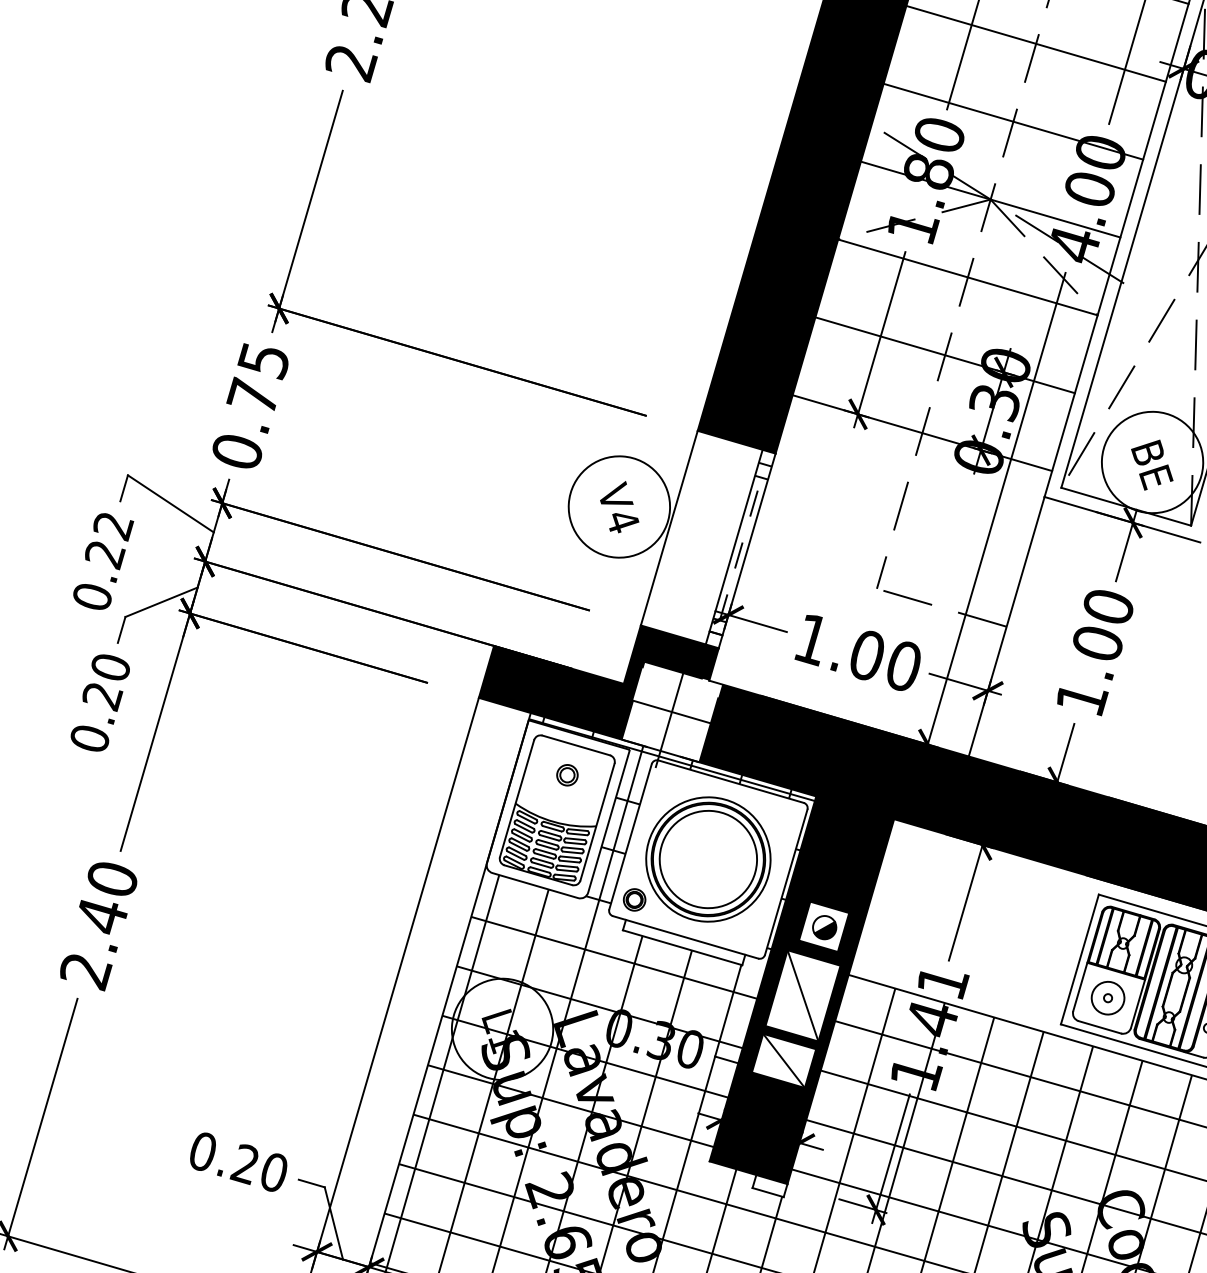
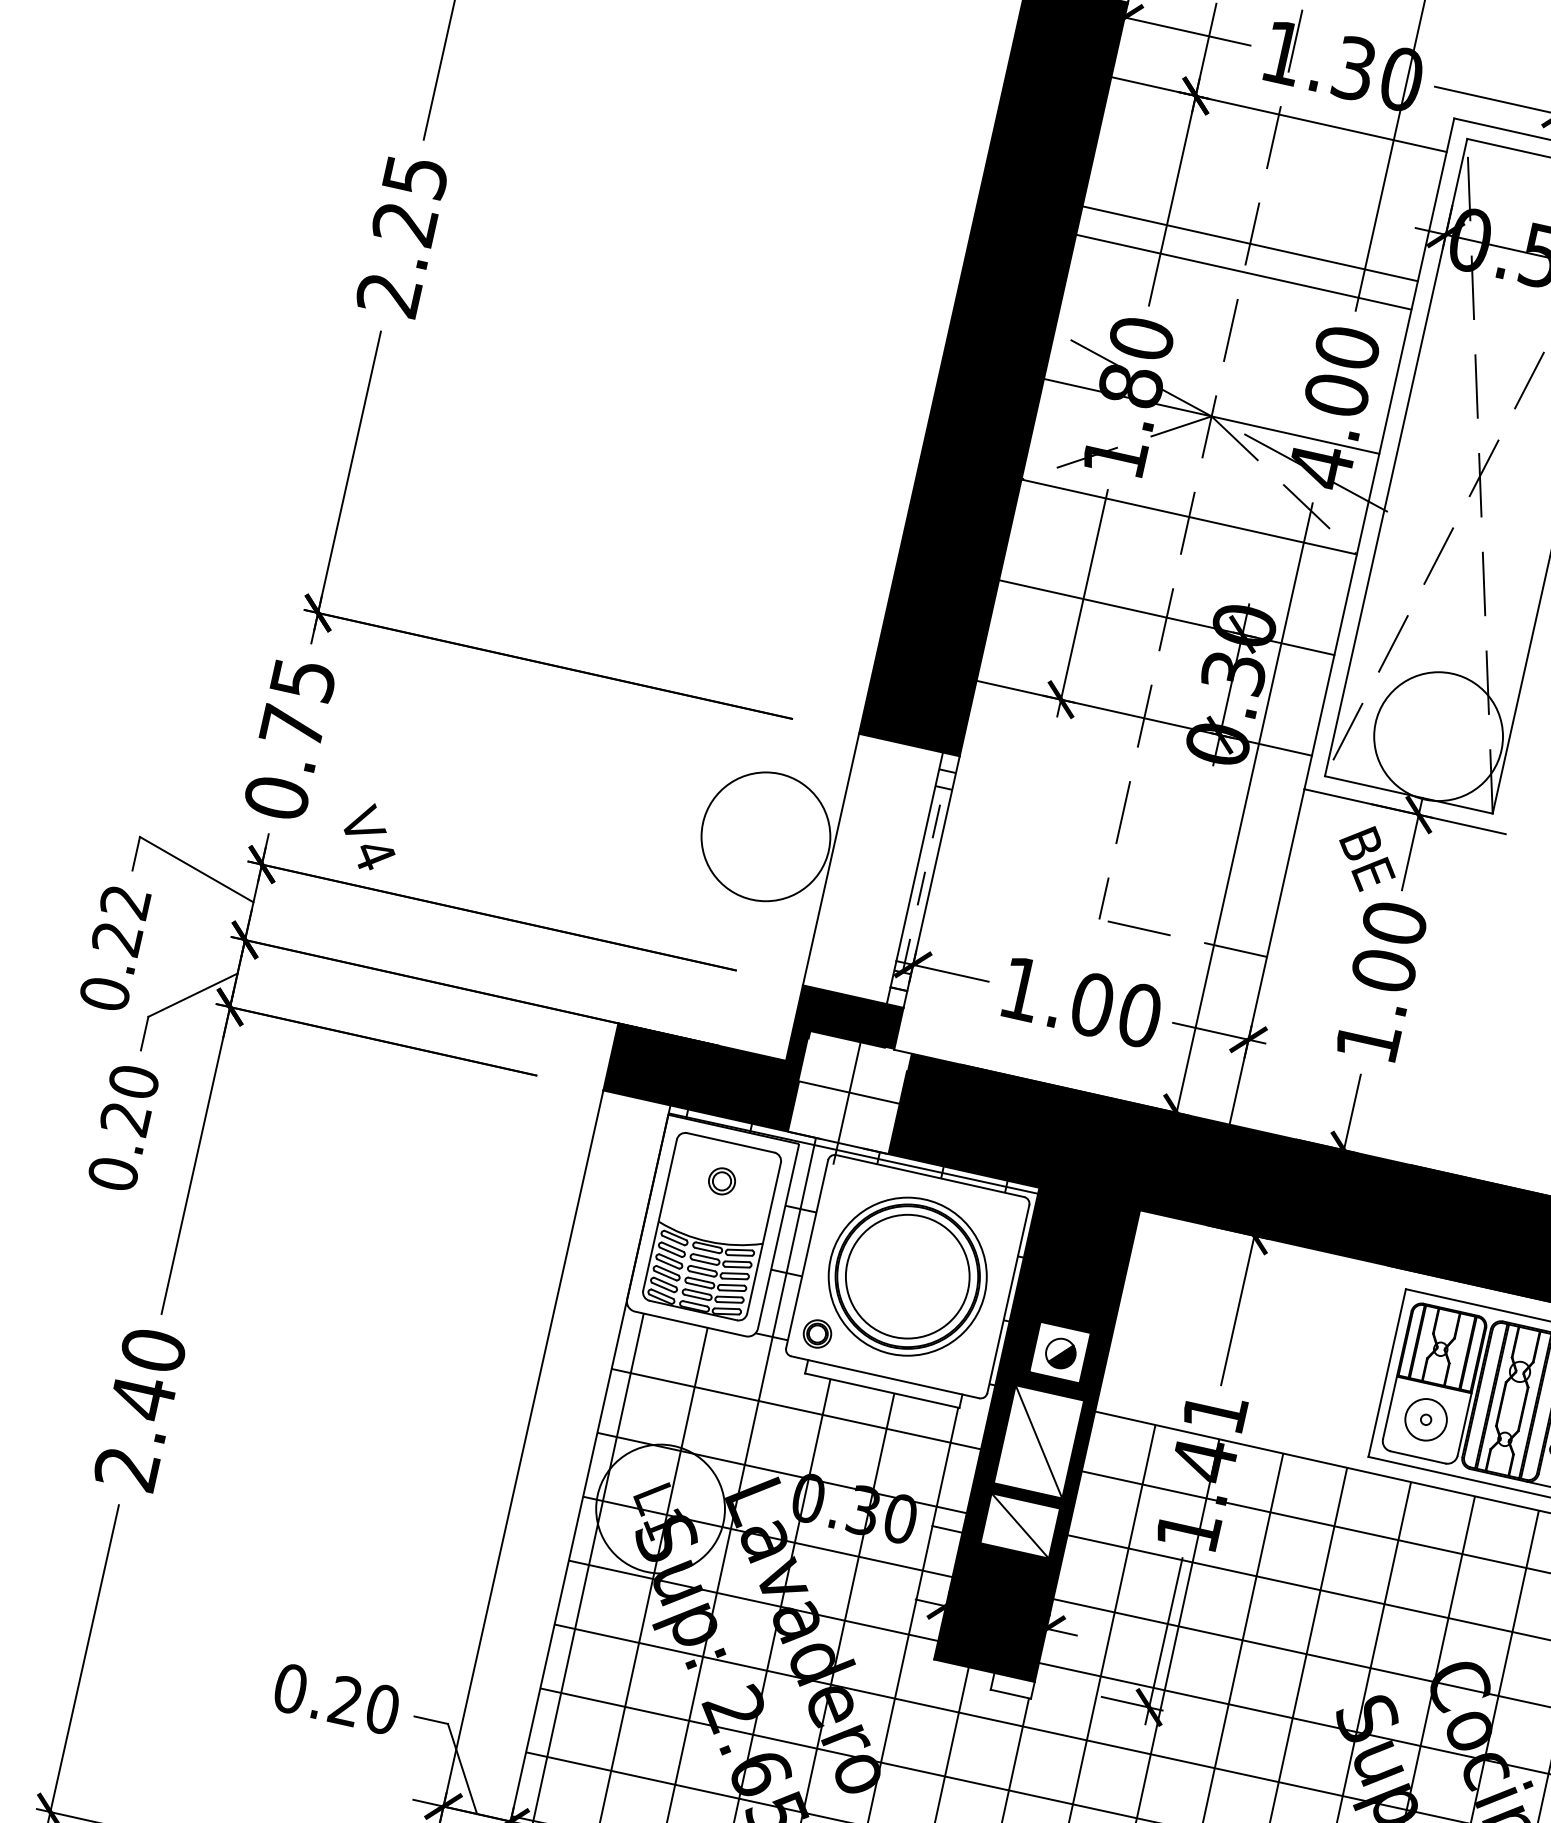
line: (1036, 43) -> (1243, 271), moved
line: (1012, 121) -> (1249, 243), moved
text: (1152, 464) -> (1367, 858), moved
text: (619, 506) -> (369, 836), moved

